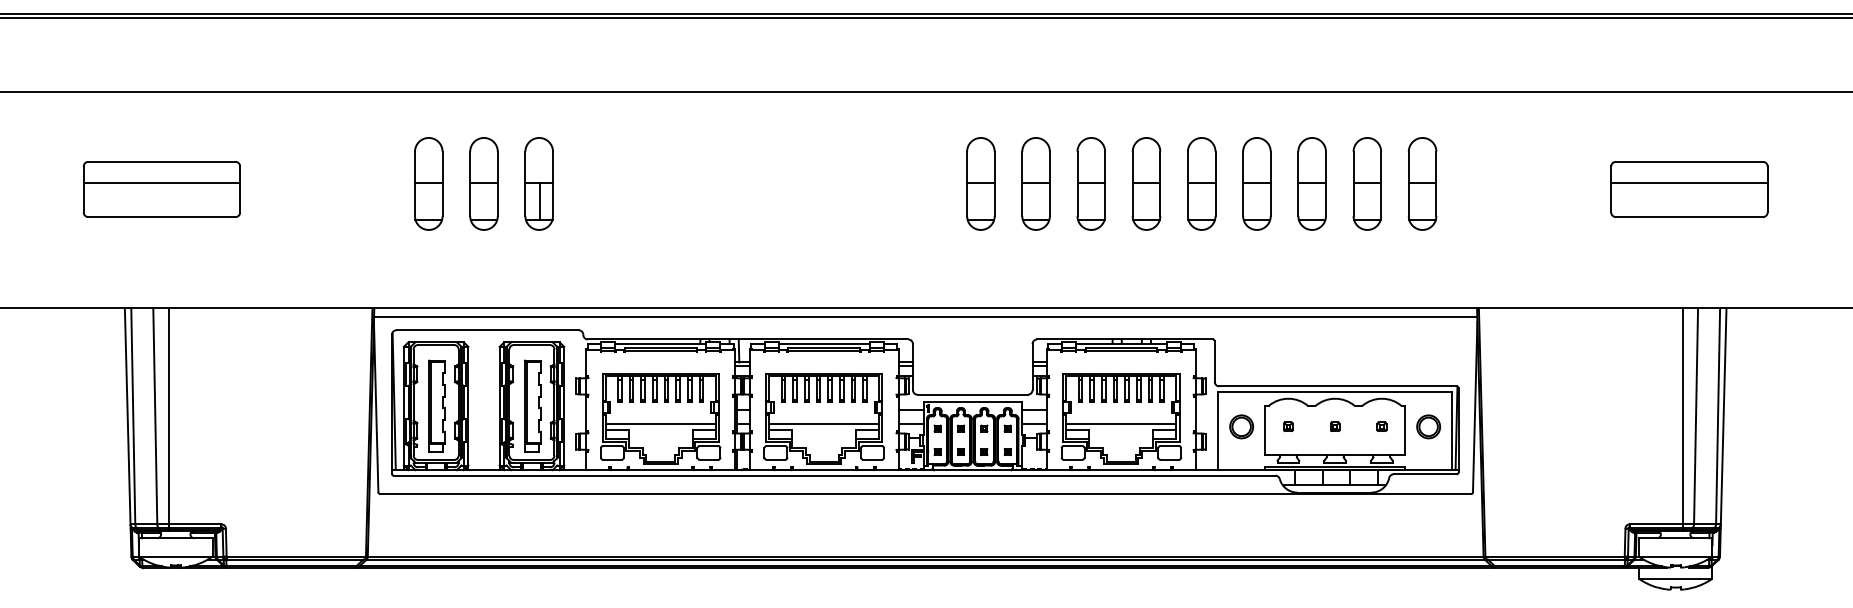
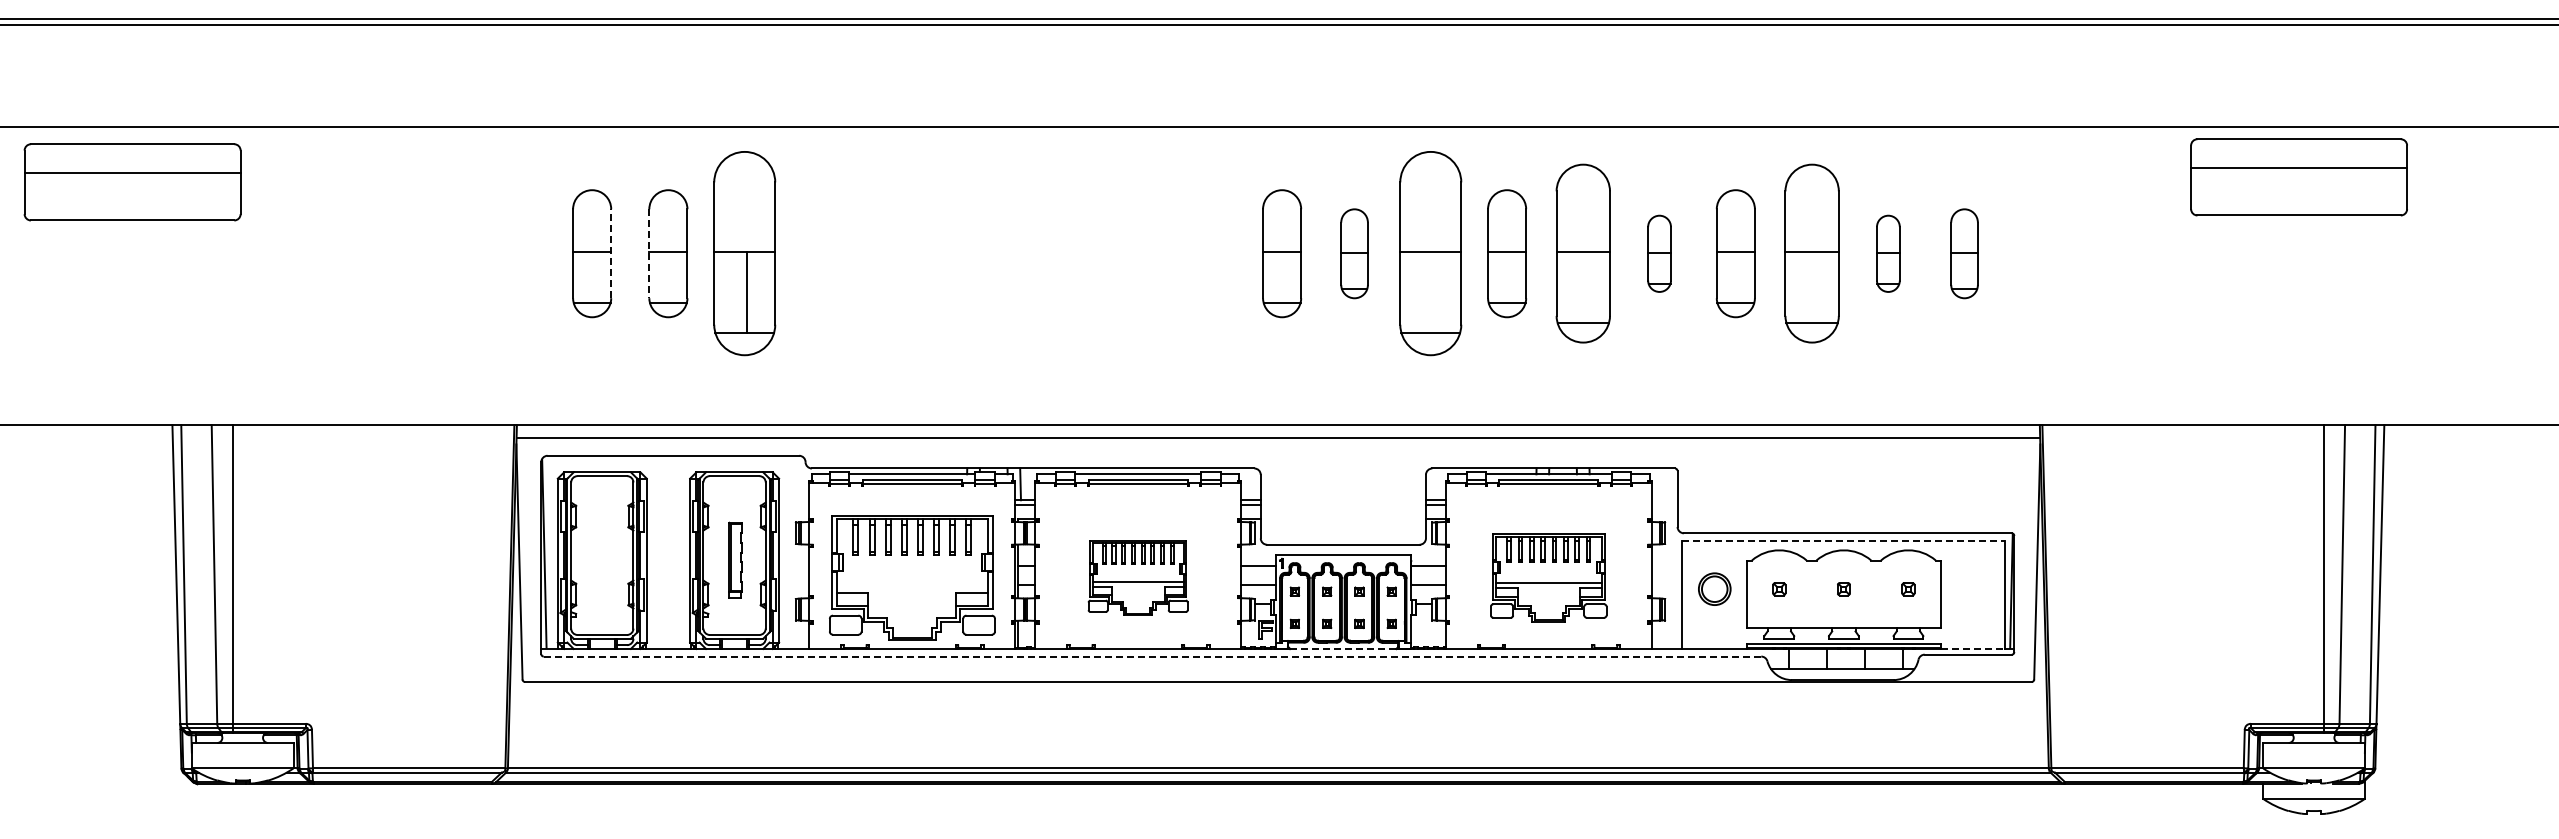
line: (442, 183) -> (611, 253), solid -> dashed
part: (539, 183) -> (744, 253), size x1.6
part: (928, 183) -> (1282, 253), added
part: (980, 183) -> (1354, 253), size x0.7
part: (1035, 183) -> (1430, 253), size x1.6
part: (1146, 183) -> (1583, 253), size x1.4
part: (1201, 183) -> (1659, 253), size x0.6
part: (1311, 183) -> (1811, 253), size x1.4
part: (1367, 183) -> (1888, 253), size x0.6
part: (1422, 183) -> (1964, 253), size x0.7
line: (470, 184) -> (649, 254), solid -> dashed
part: (161, 189) -> (132, 182), moved
part: (1688, 189) -> (2298, 177), moved
line: (1335, 391) -> (1844, 540), solid -> dashed
part: (436, 406) -> (602, 560), removed
part: (532, 406) -> (735, 560), size x0.6
part: (823, 418) -> (1137, 577), size x0.6
part: (1121, 418) -> (1548, 577), size x0.7
line: (660, 423) -> (912, 584), removed
part: (1428, 426) -> (1972, 588), removed
line: (972, 469) -> (1343, 648), solid -> dashed
line: (1429, 469) -> (1973, 648), solid -> dashed
line: (834, 475) -> (1152, 656), solid -> dashed

